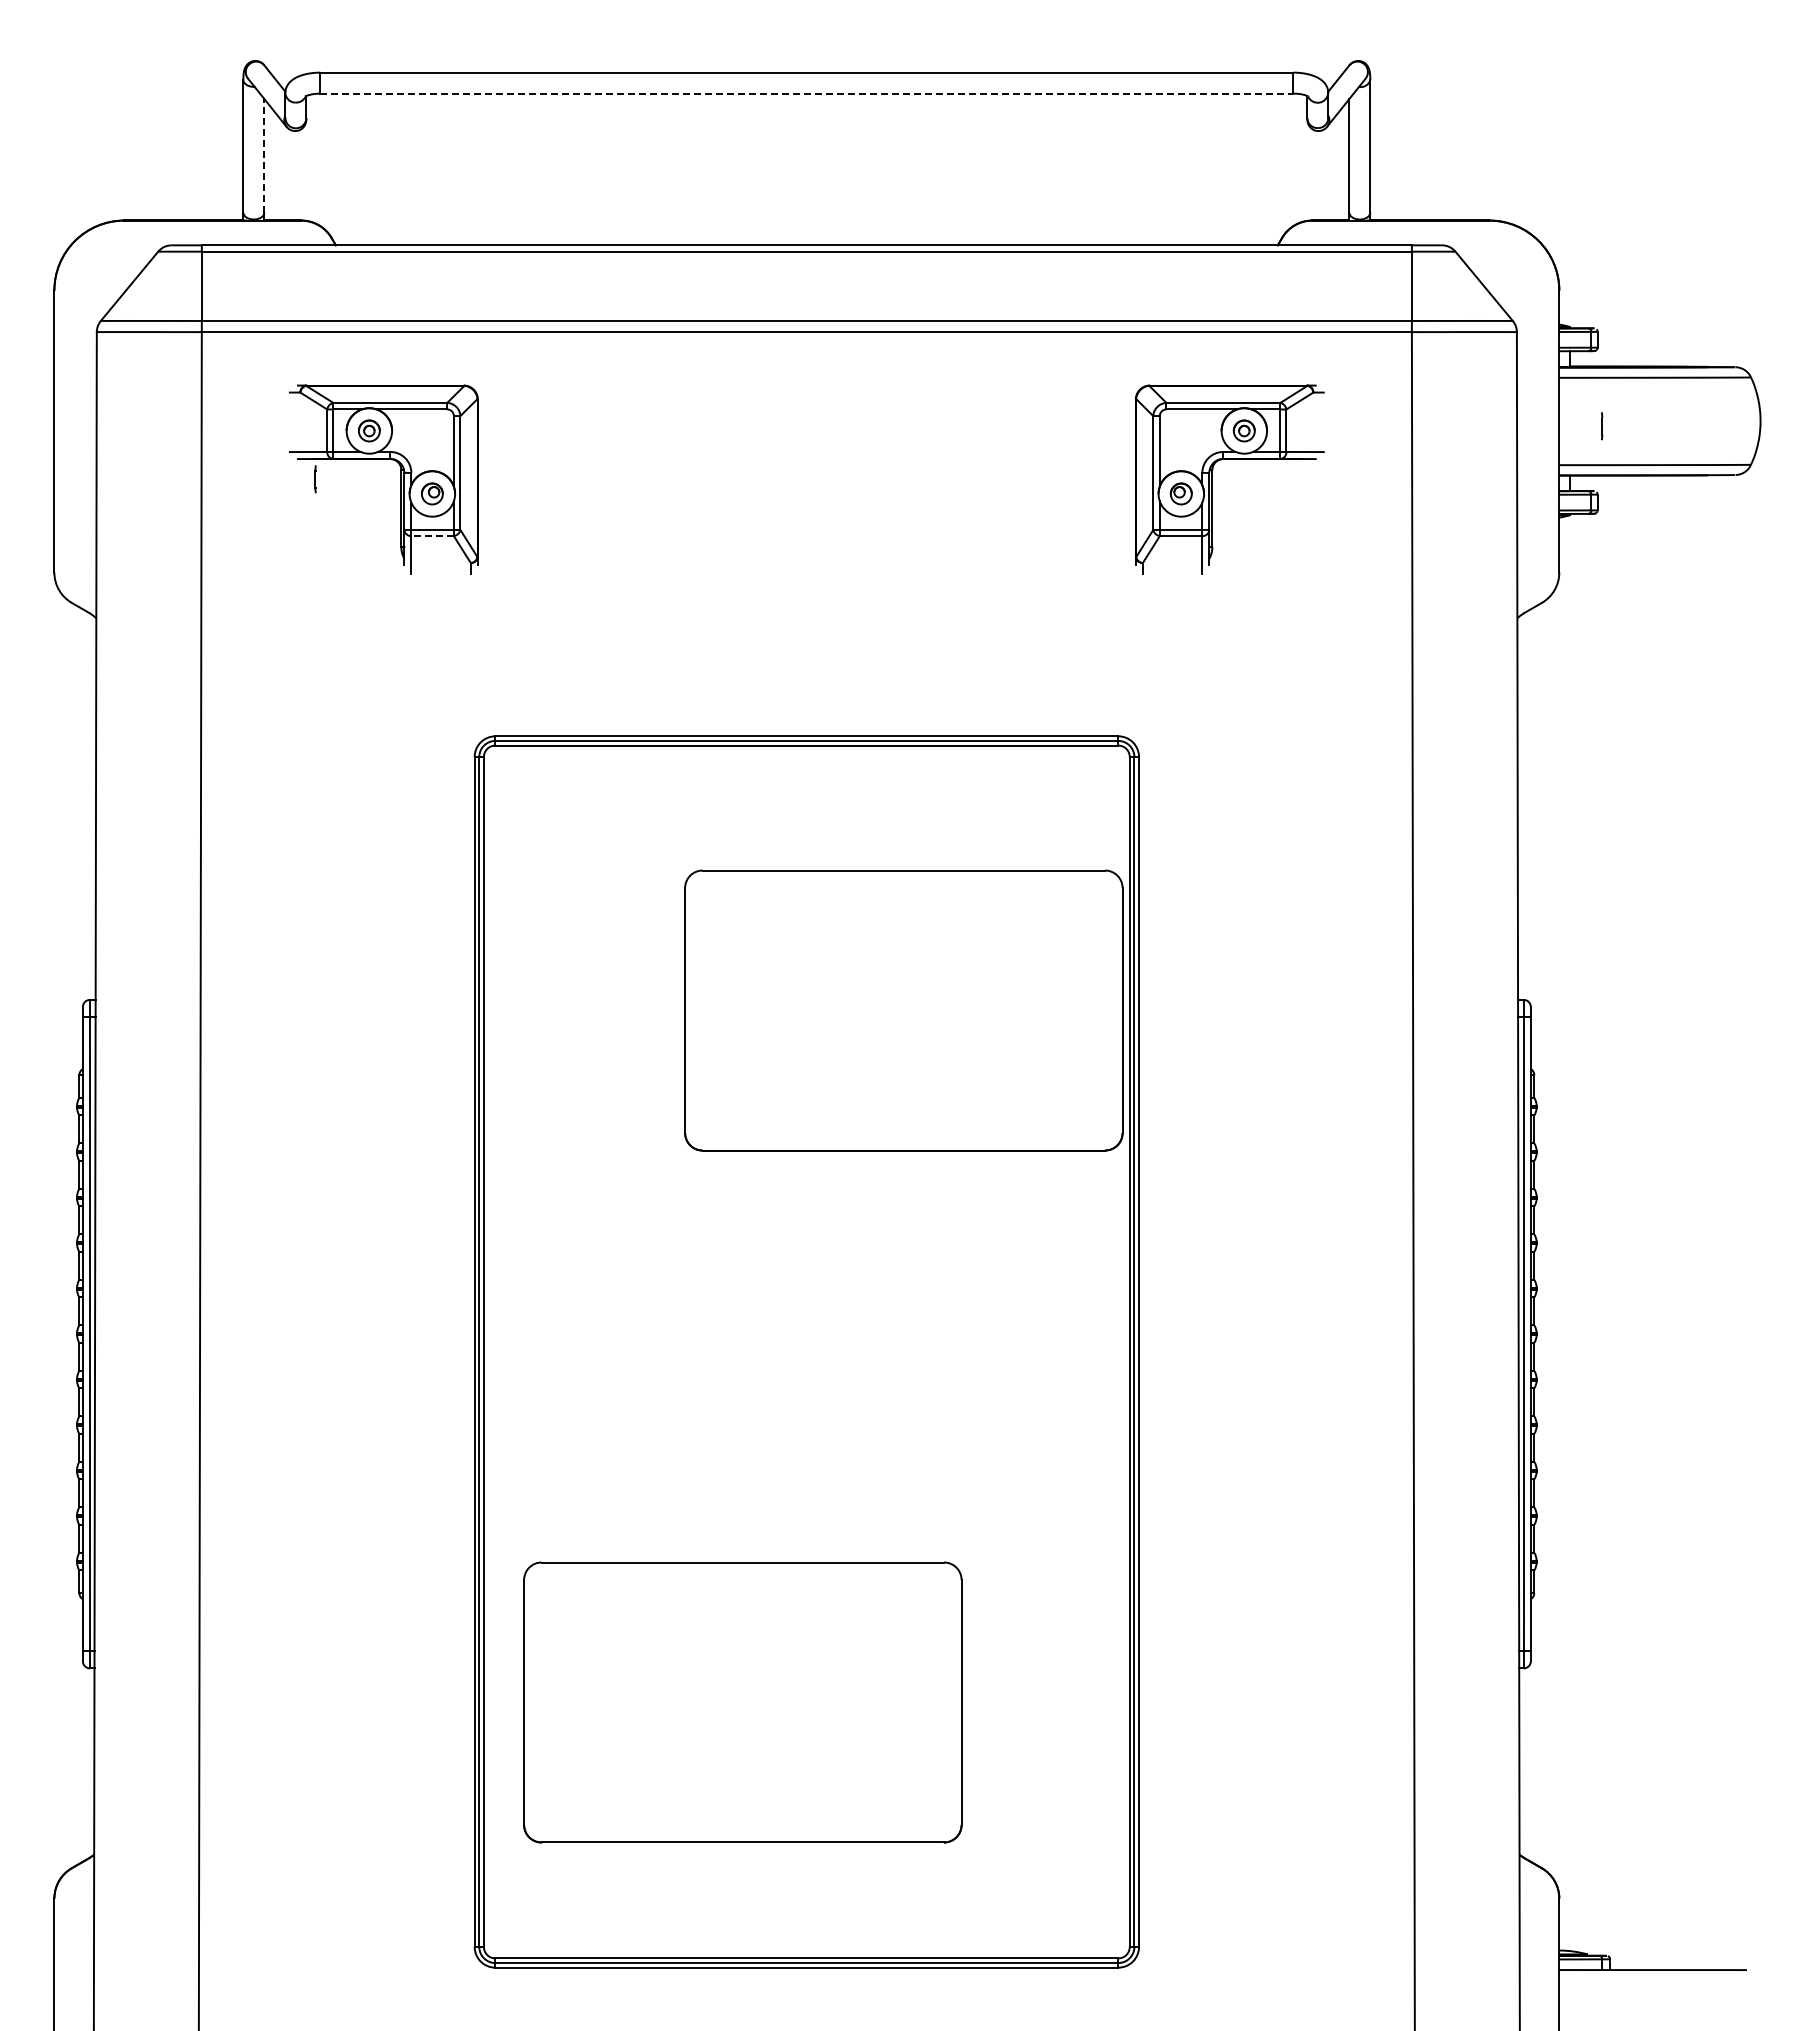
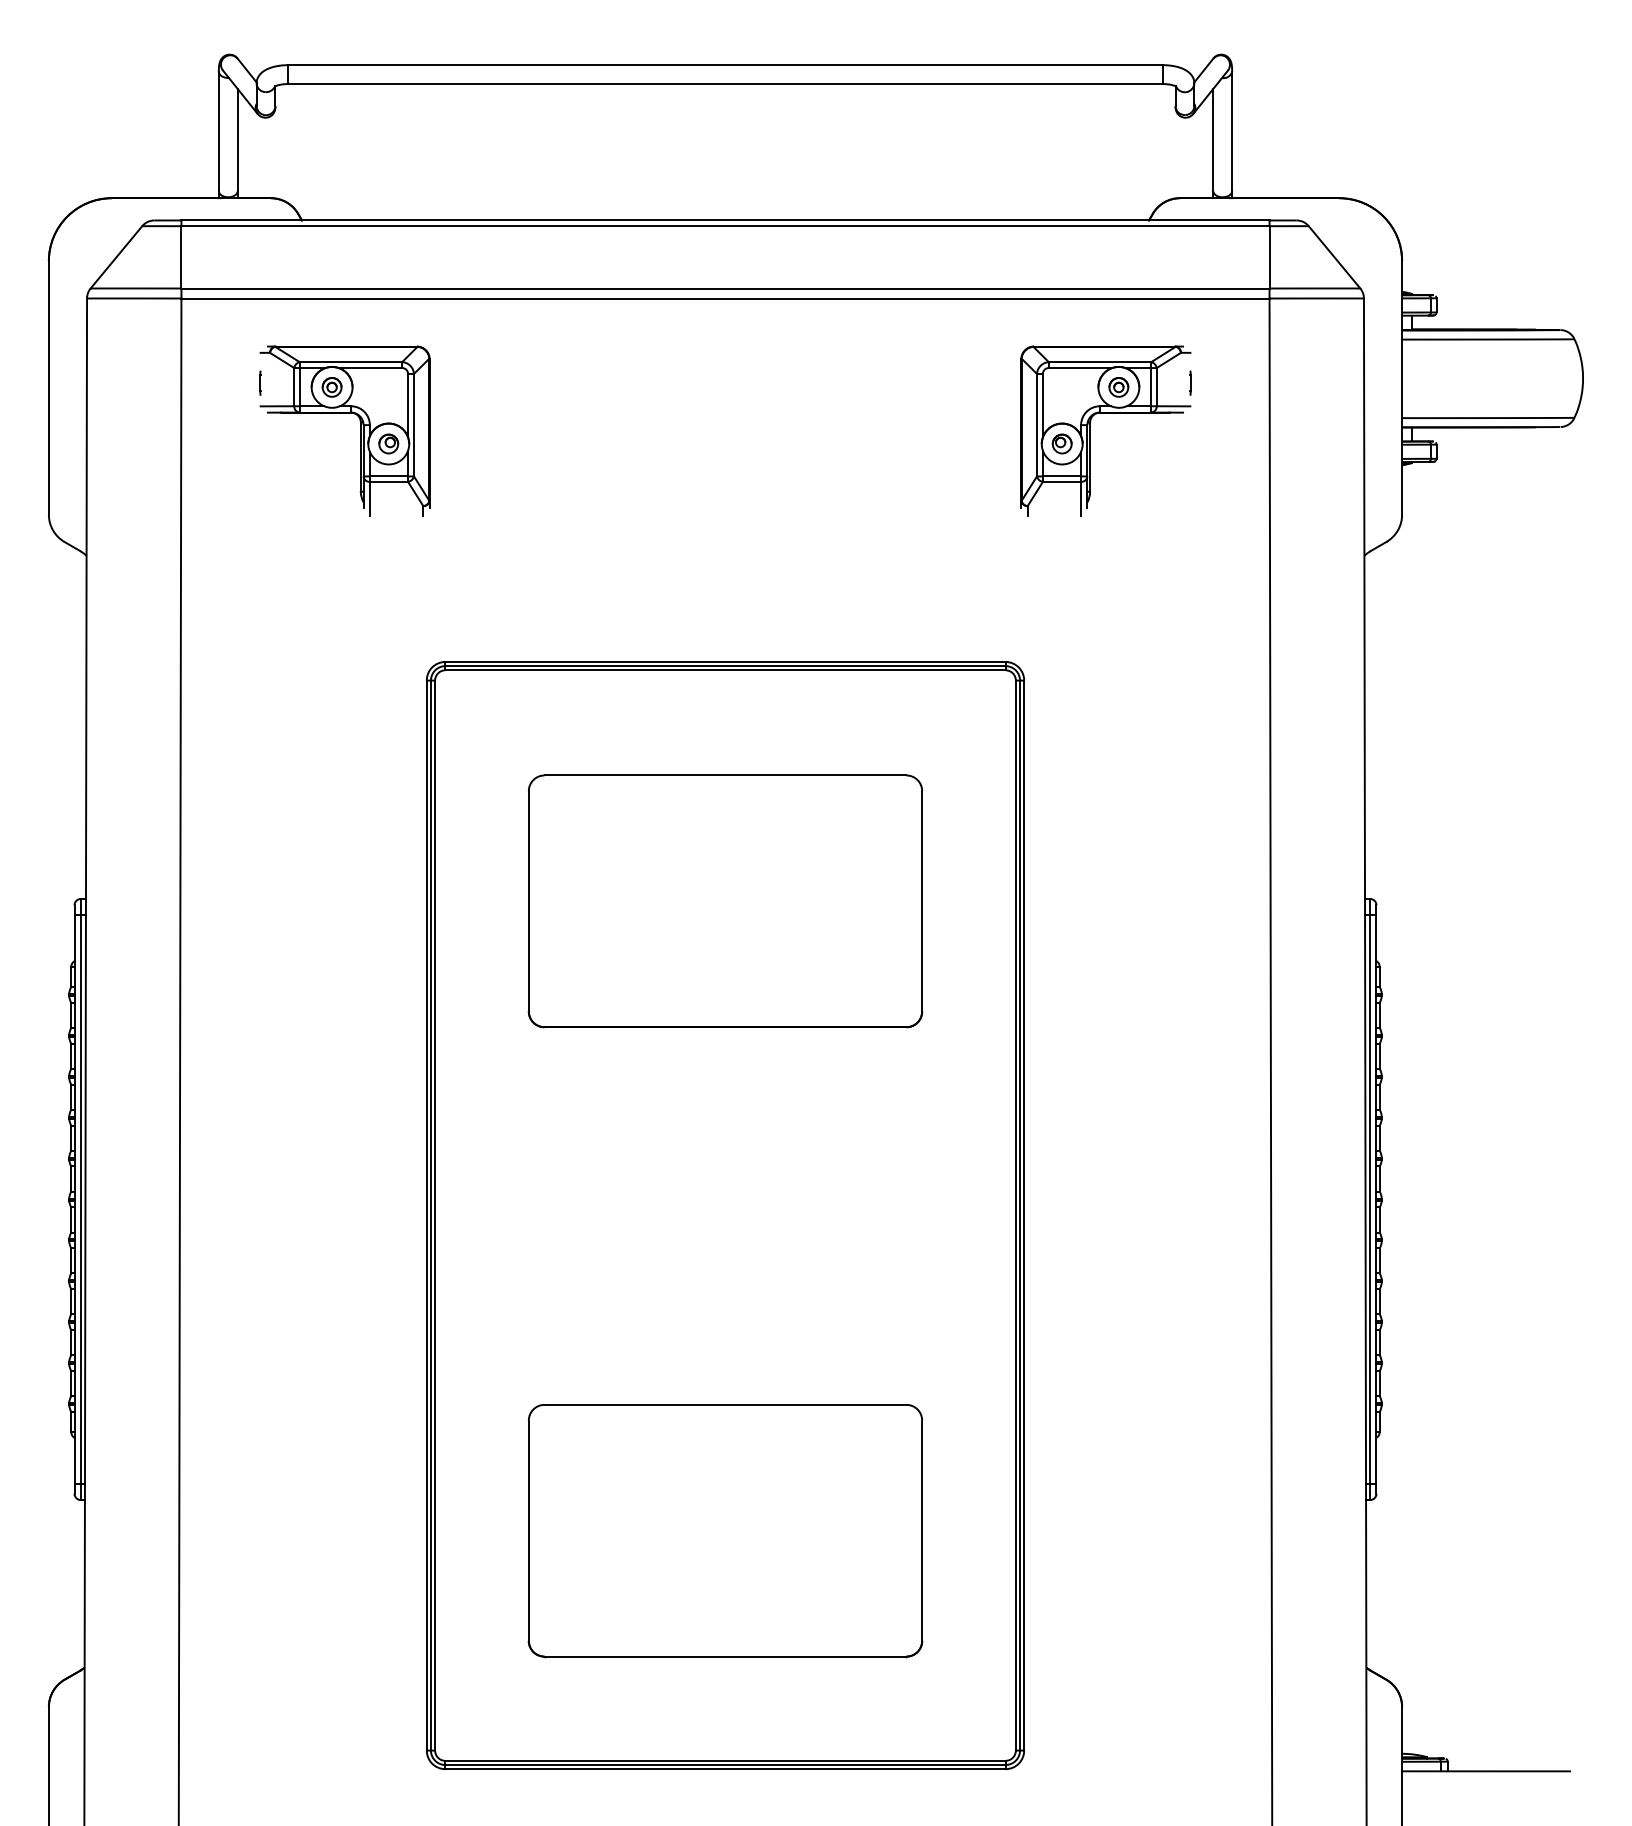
line: (807, 93) -> (726, 83), dashed -> solid
line: (264, 155) -> (237, 139), dashed -> solid
line: (1602, 426) -> (1190, 383), moved
line: (315, 479) -> (260, 383), moved
line: (432, 536) -> (388, 482), dashed -> solid
part: (903, 1010) -> (725, 901), moved
part: (742, 1702) -> (725, 1530), moved

